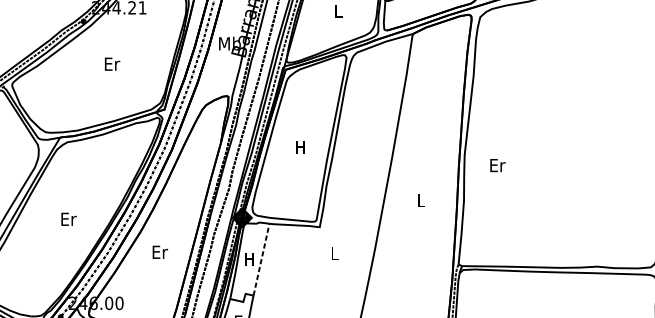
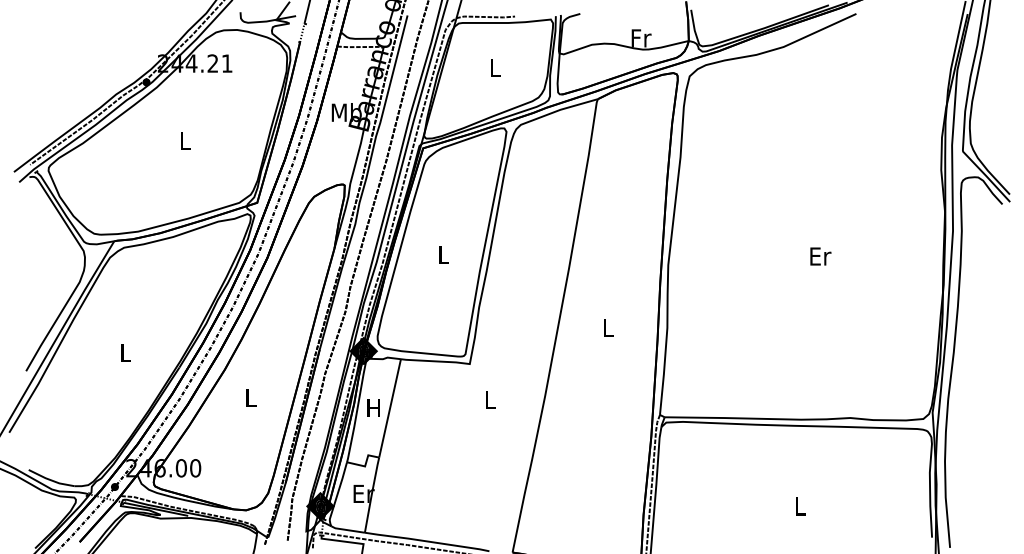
text: (112, 64) -> (185, 140), Er -> L
text: (300, 147) -> (443, 254), H -> L
text: (497, 165) -> (820, 256), moved
text: (68, 219) -> (125, 353), Er -> L
text: (160, 252) -> (251, 398), Er -> L
line: (261, 258) -> (390, 407), dashed -> solid

